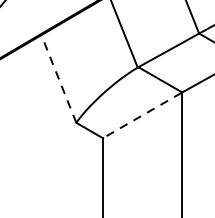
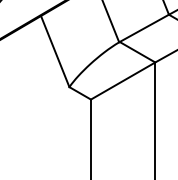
line: (59, 78) -> (55, 51), dashed -> solid
line: (141, 115) -> (122, 81), dashed -> solid

